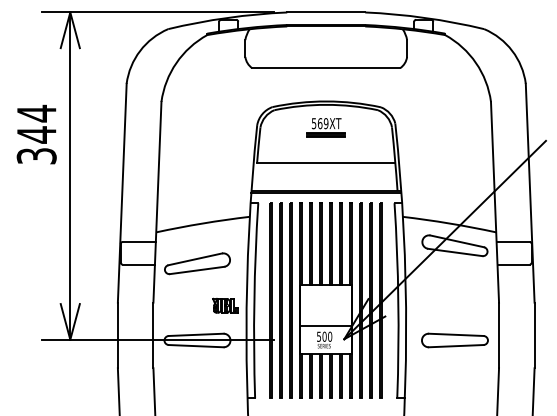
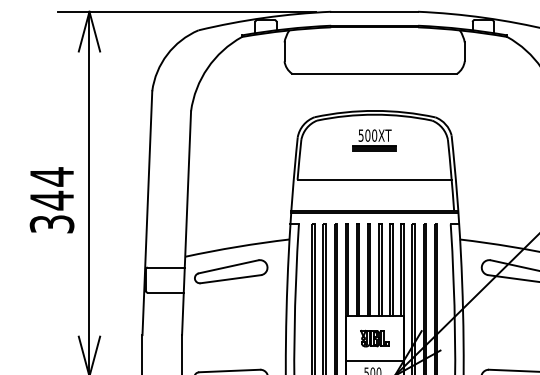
text: (323, 123) -> (371, 135), 569XT -> 500XT
text: (36, 134) -> (51, 200), moved
part: (197, 263) -> (231, 271), moved
part: (225, 305) -> (374, 338), moved

